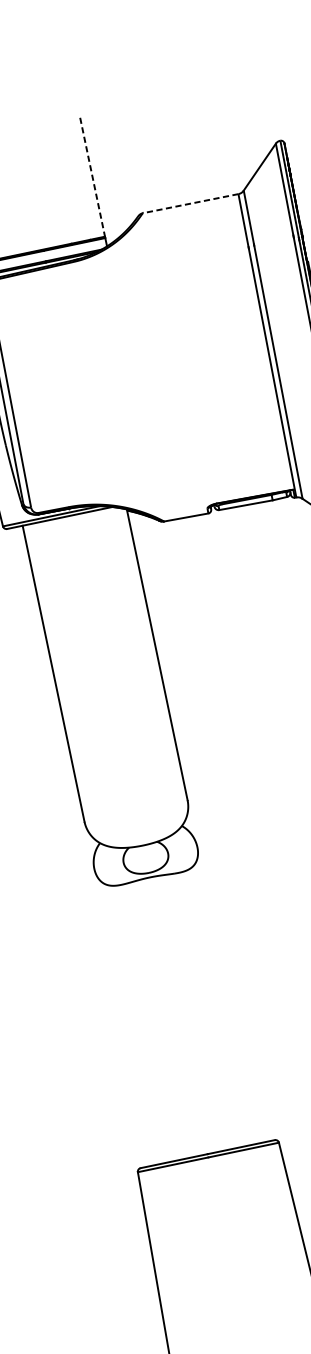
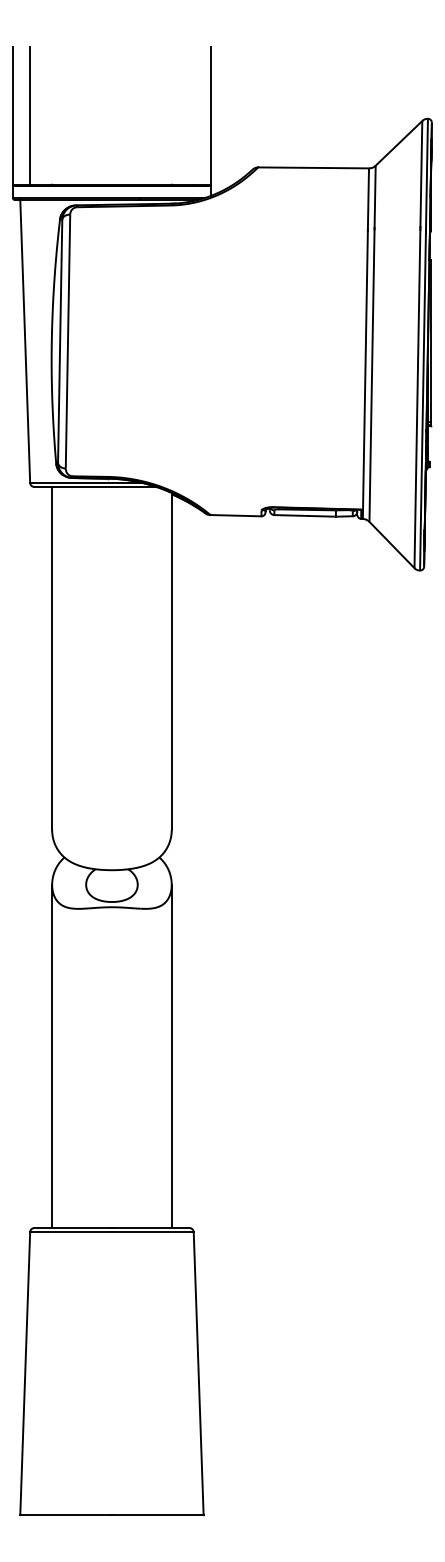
line: (92, 177) -> (210, 115), dashed -> solid
line: (190, 203) -> (313, 167), dashed -> solid
line: (228, 995) -> (171, 1056), added
line: (125, 1016) -> (52, 1056), added

